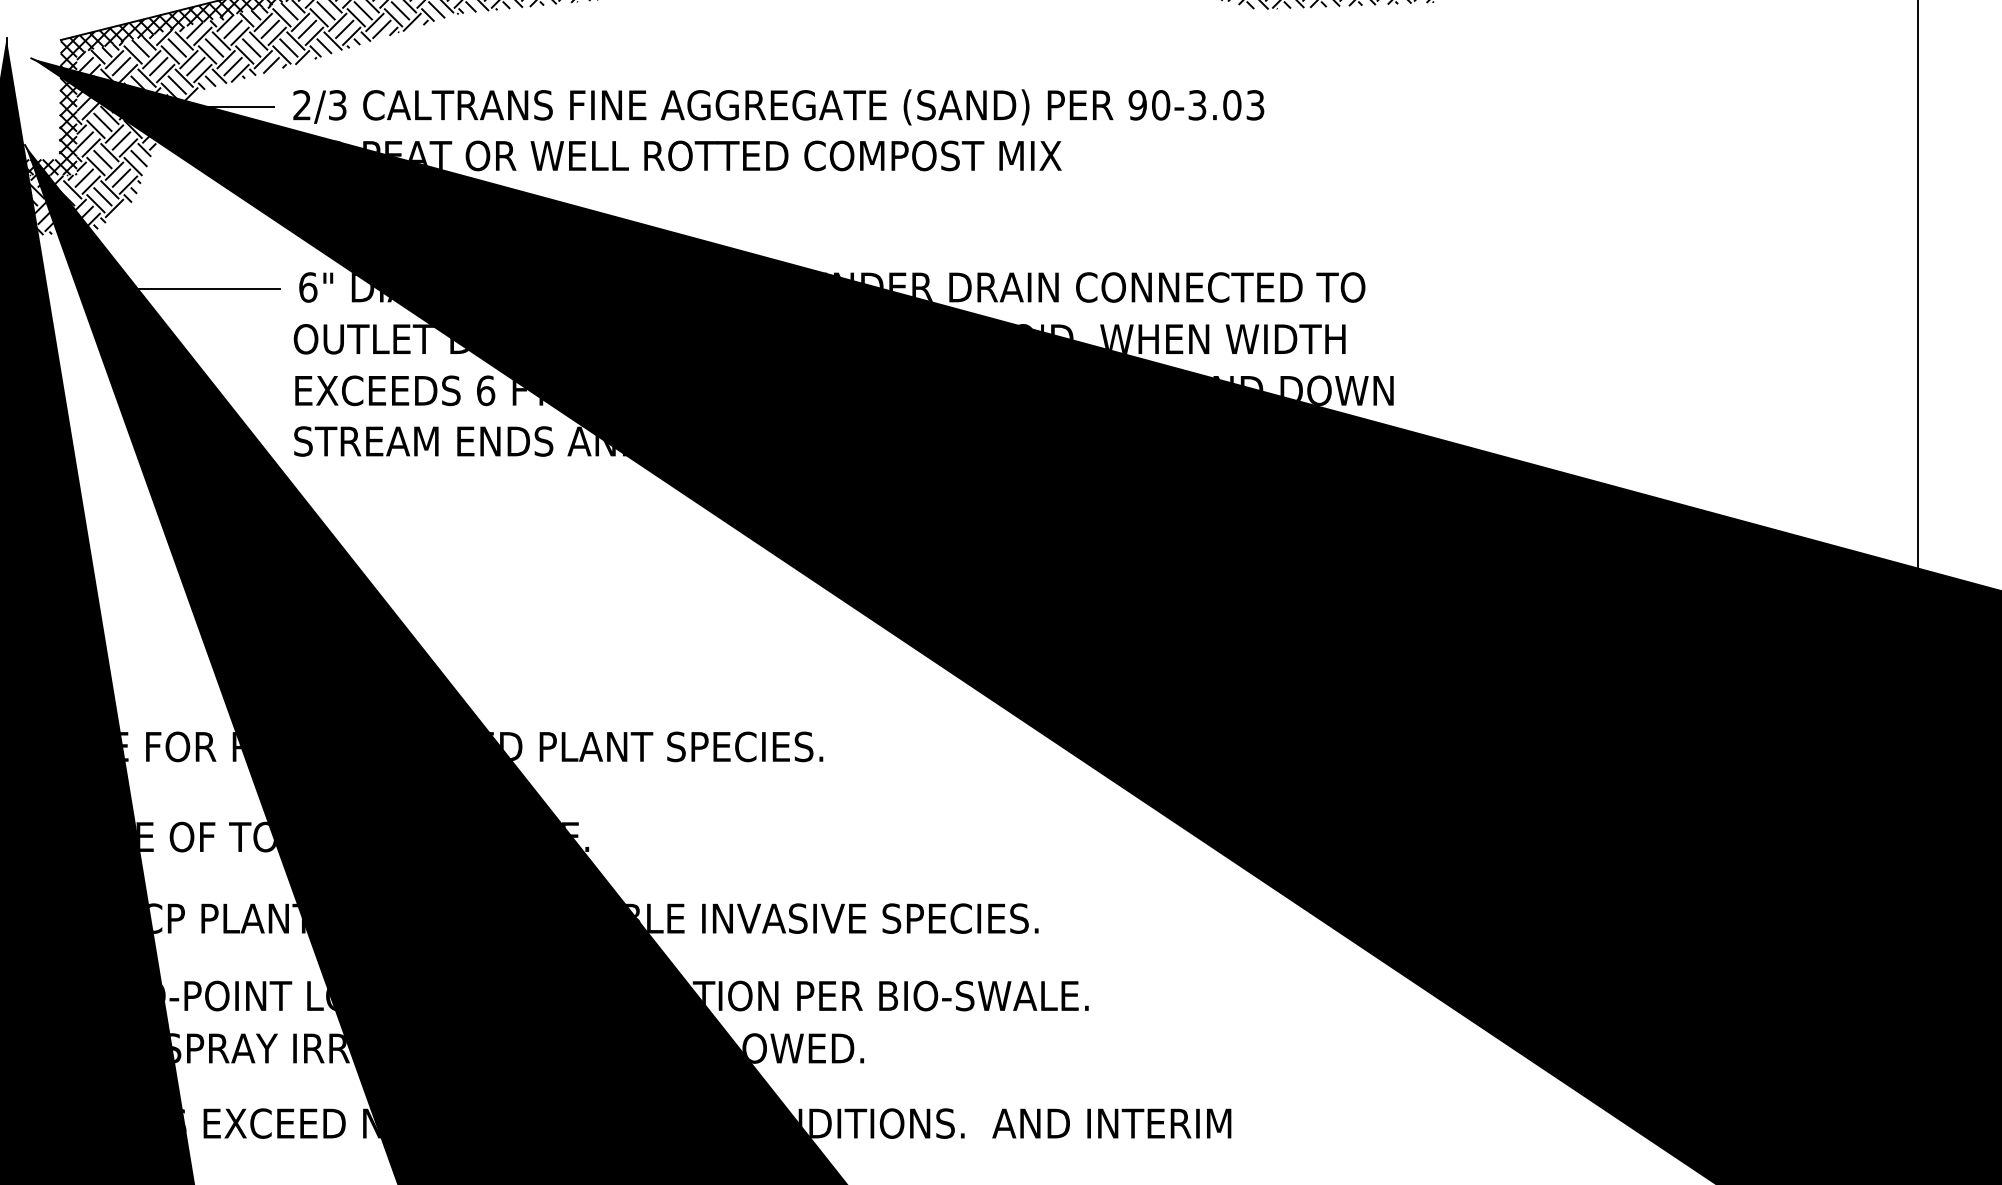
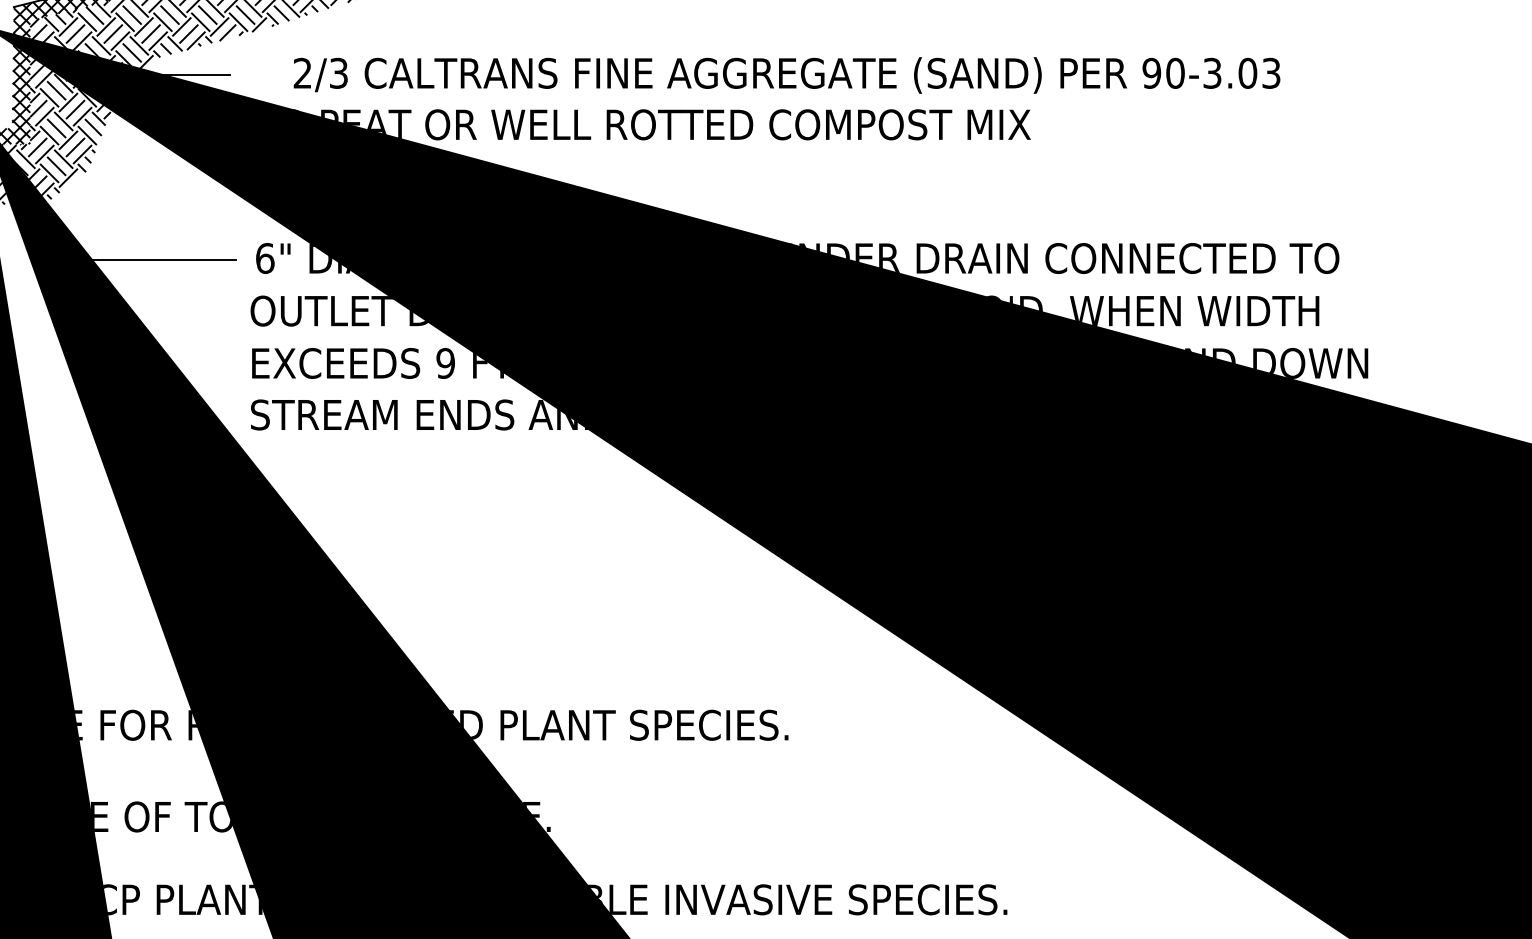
text: (778, 107) -> (786, 75), moved
text: (485, 390) -> (445, 363), 6 -> 9

